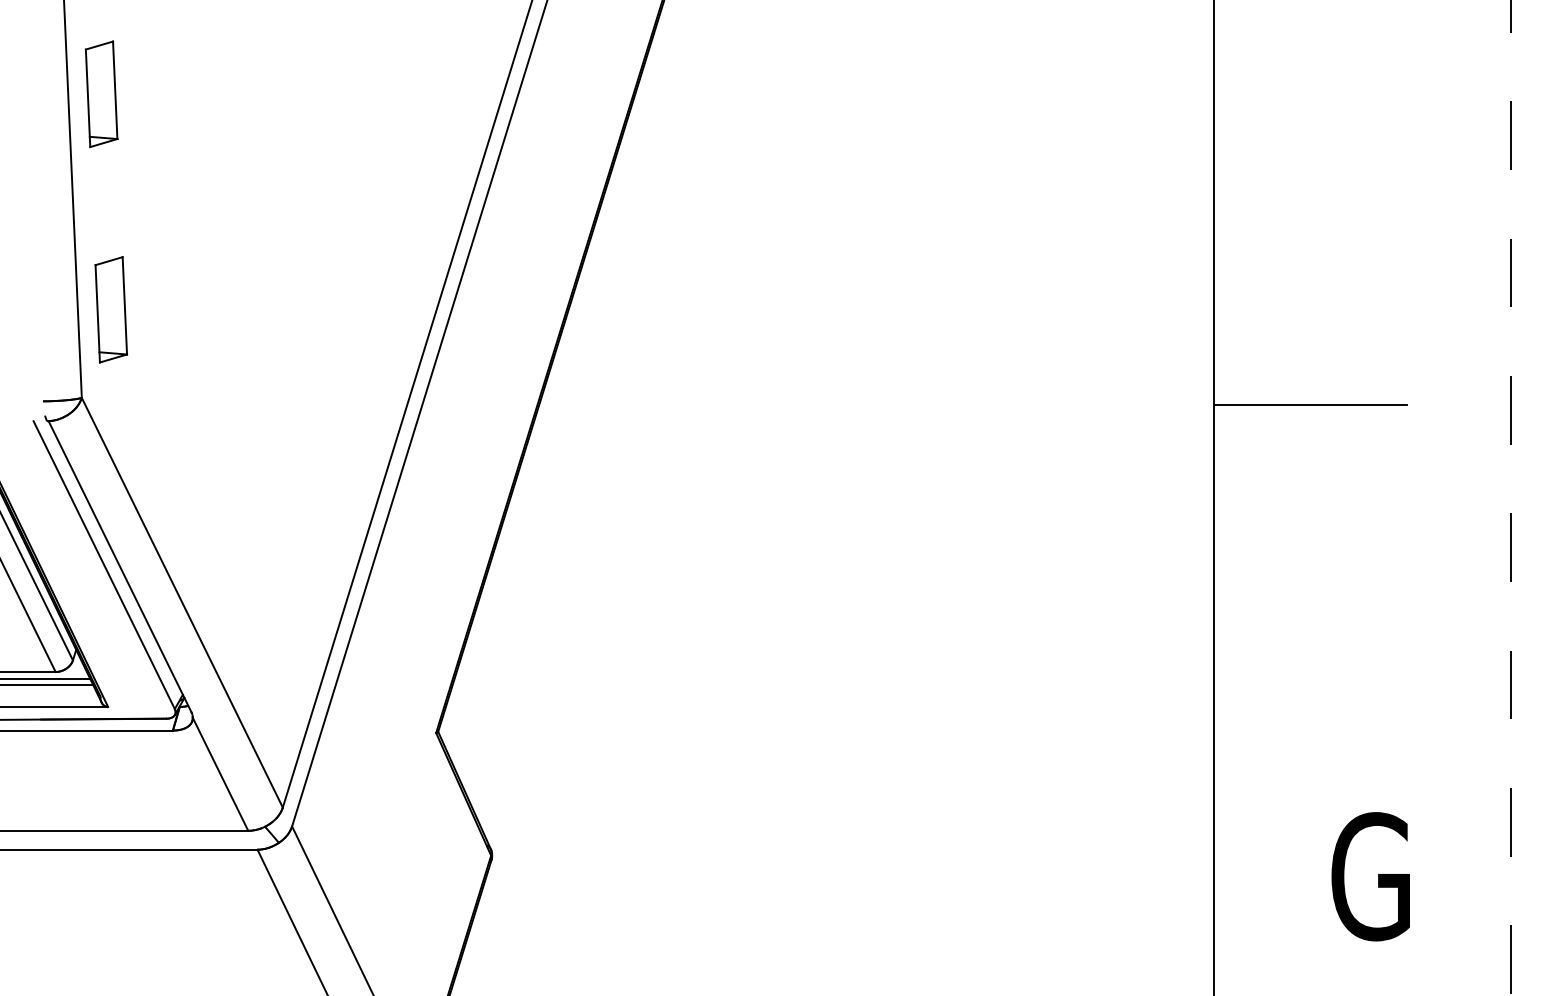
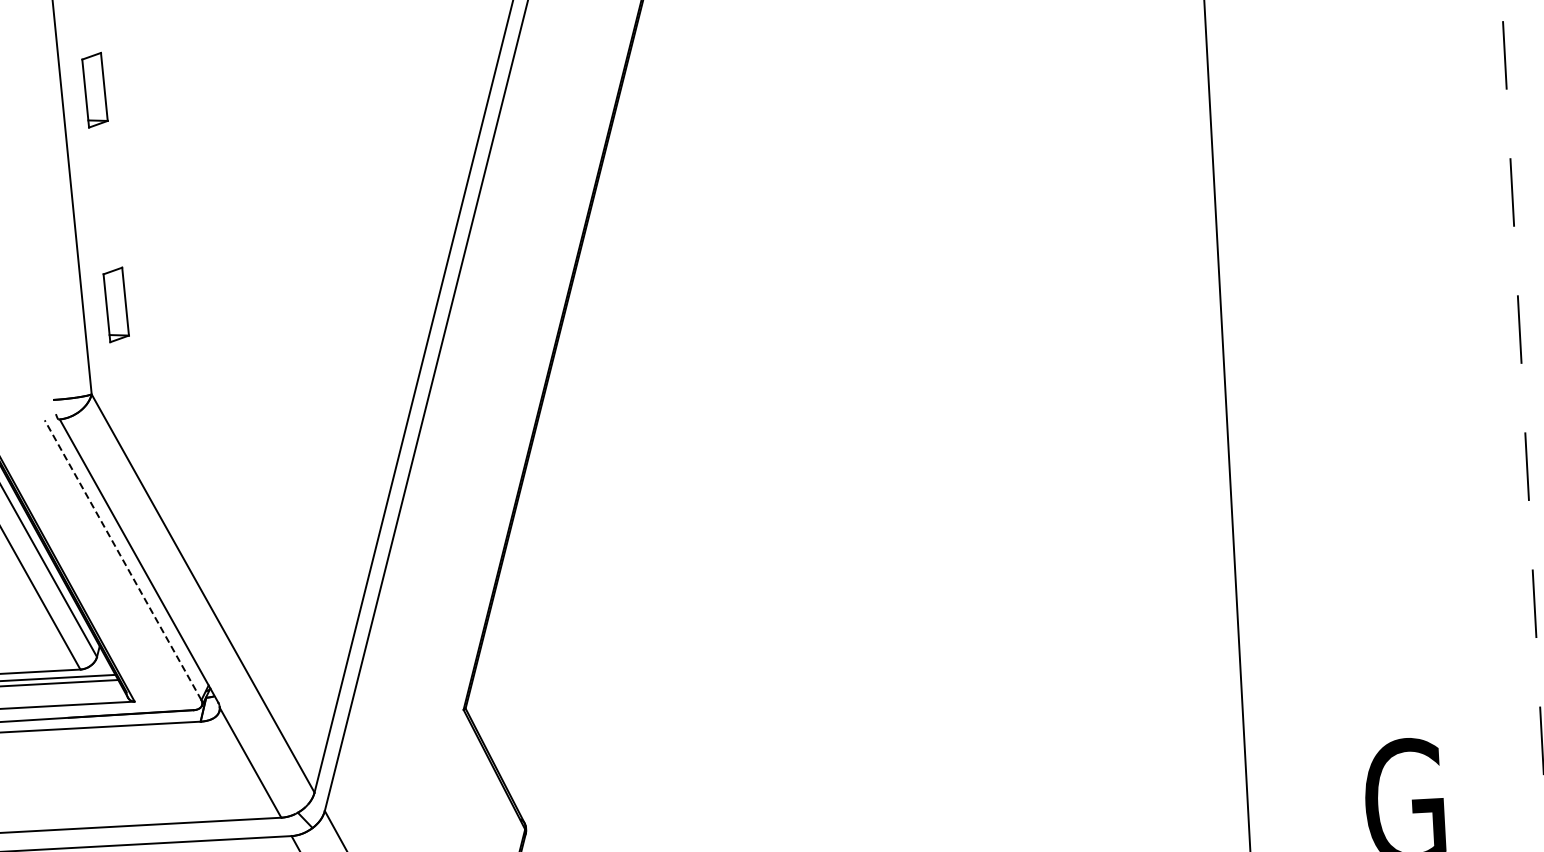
part: (101, 94) -> (94, 90), size x0.7
part: (110, 309) -> (115, 304), size x0.7
line: (1310, 404) -> (1318, 334), removed
line: (104, 564) -> (123, 559), solid -> dashed

